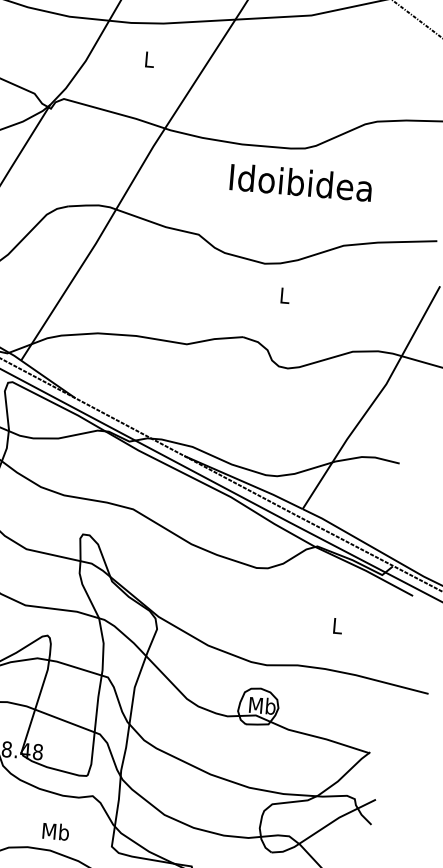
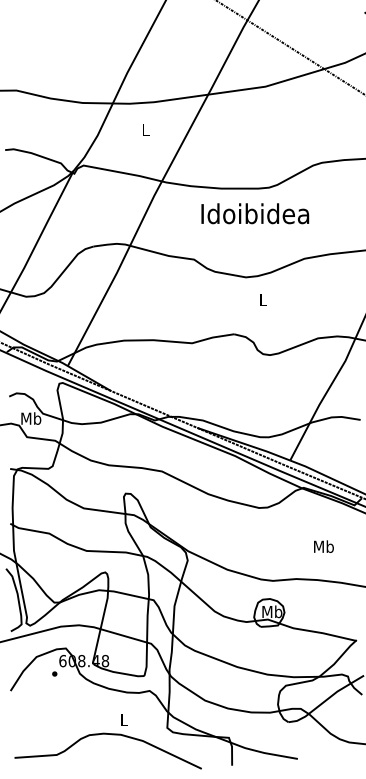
text: (301, 182) -> (255, 213), moved
text: (336, 625) -> (323, 546), L -> Mb
text: (56, 830) -> (124, 719), Mb -> L

